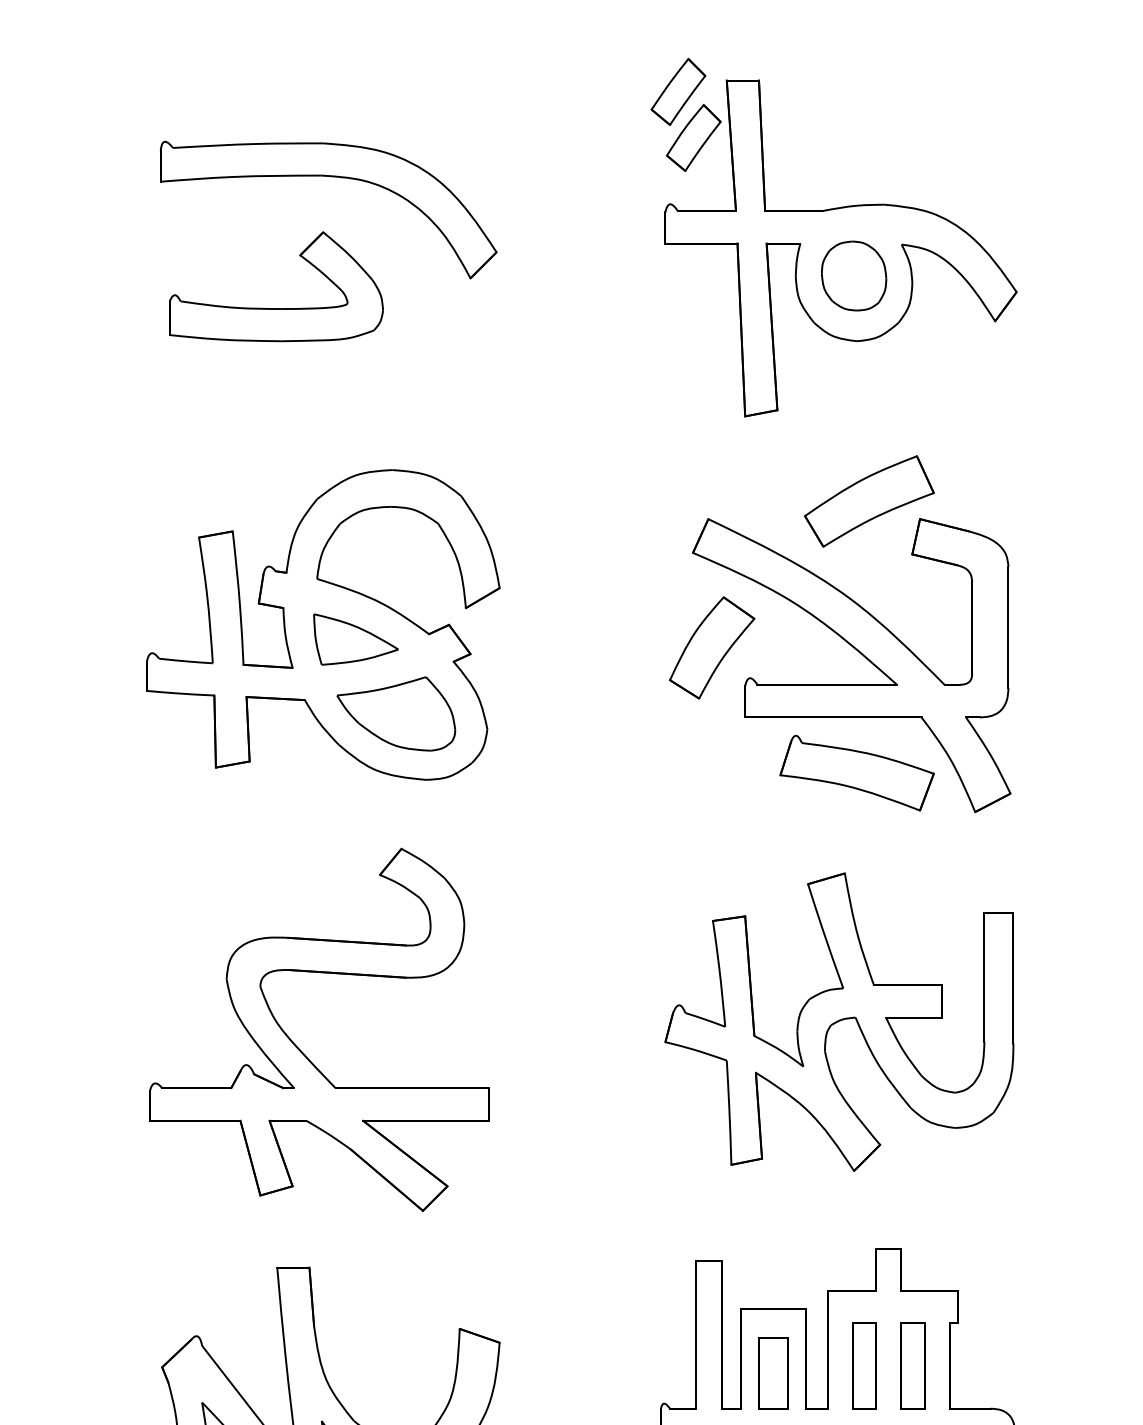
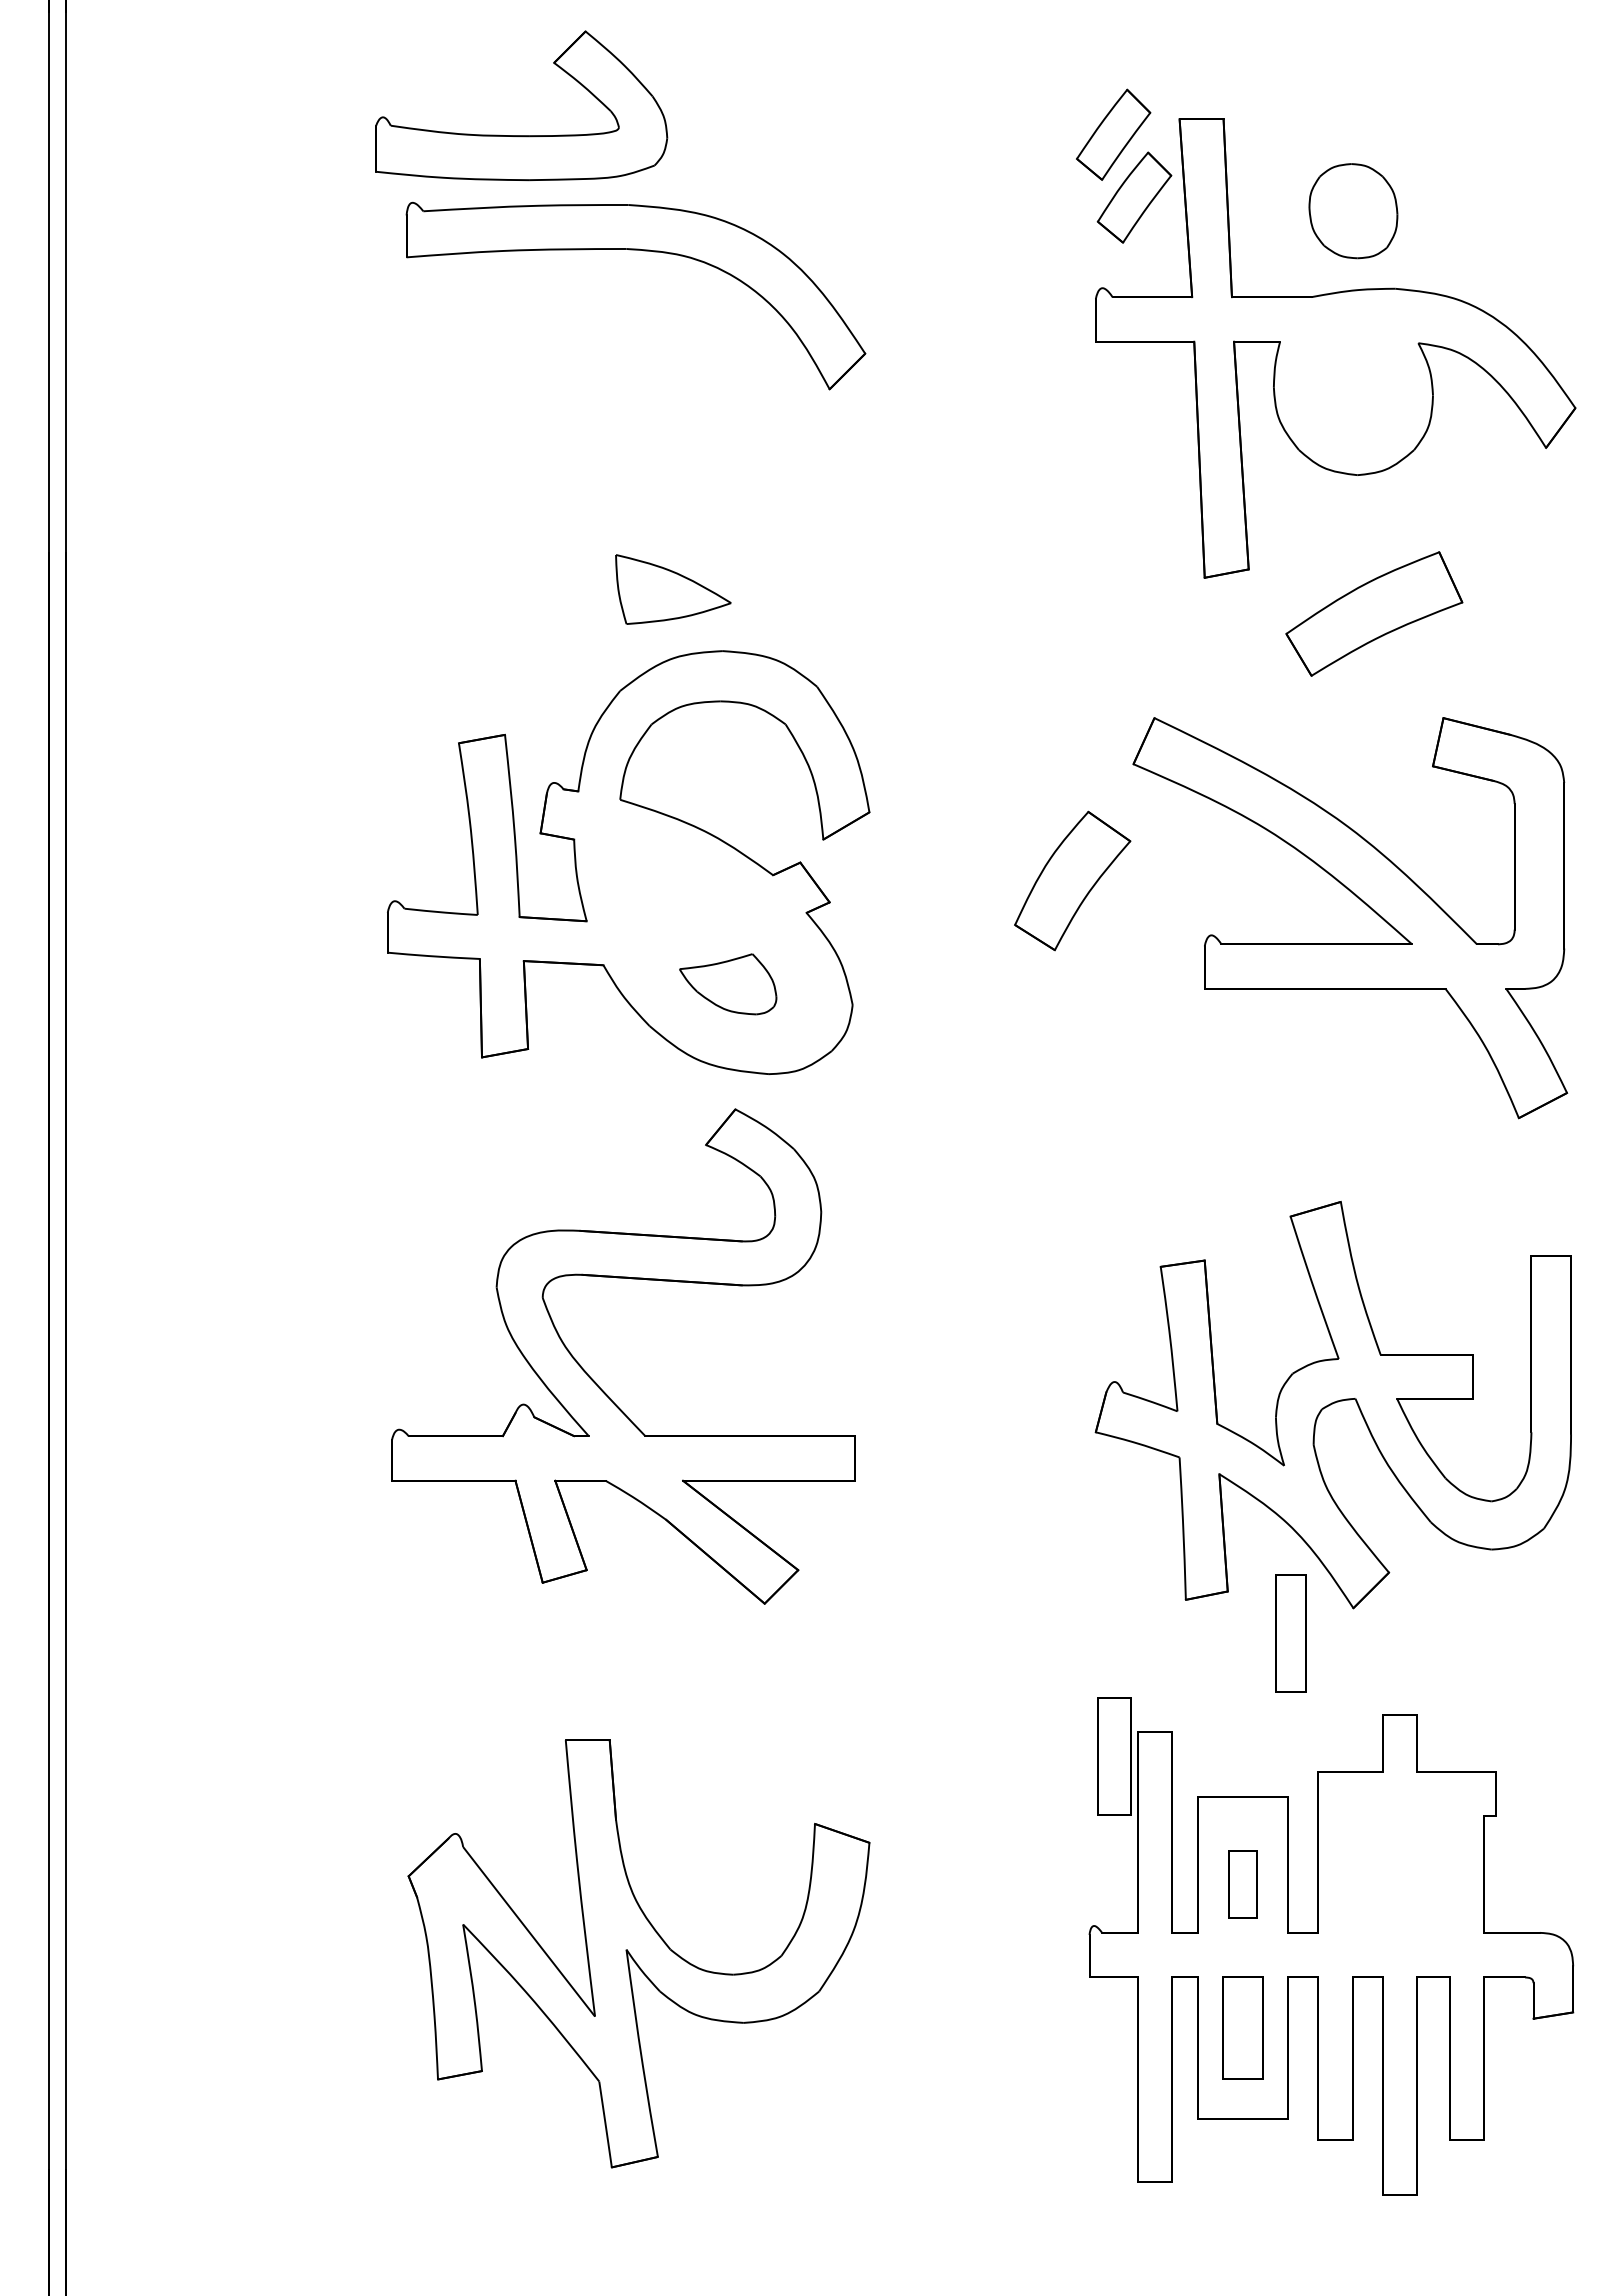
part: (854, 276) -> (1353, 211), moved
part: (276, 308) -> (521, 135), moved
part: (869, 501) -> (1374, 613), moved
part: (356, 639) -> (673, 589), moved
part: (712, 647) -> (1072, 880), moved
part: (395, 714) -> (727, 984), size x0.6
part: (857, 772) -> (1357, 1064), removed
part: (299, 1048) -> (596, 1382), moved
part: (864, 1365) -> (1290, 1633), moved
part: (912, 1365) -> (1114, 1756), moved
part: (772, 1373) -> (1242, 1884), size x0.7

